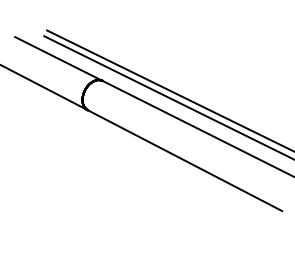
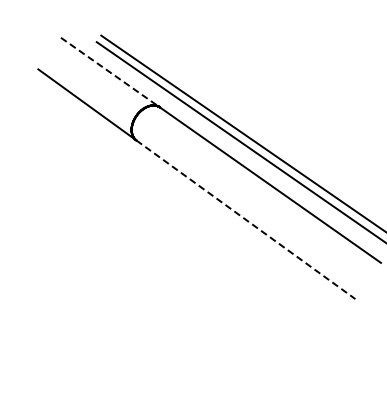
line: (58, 58) -> (110, 72), solid -> dashed
line: (185, 161) -> (246, 220), solid -> dashed

